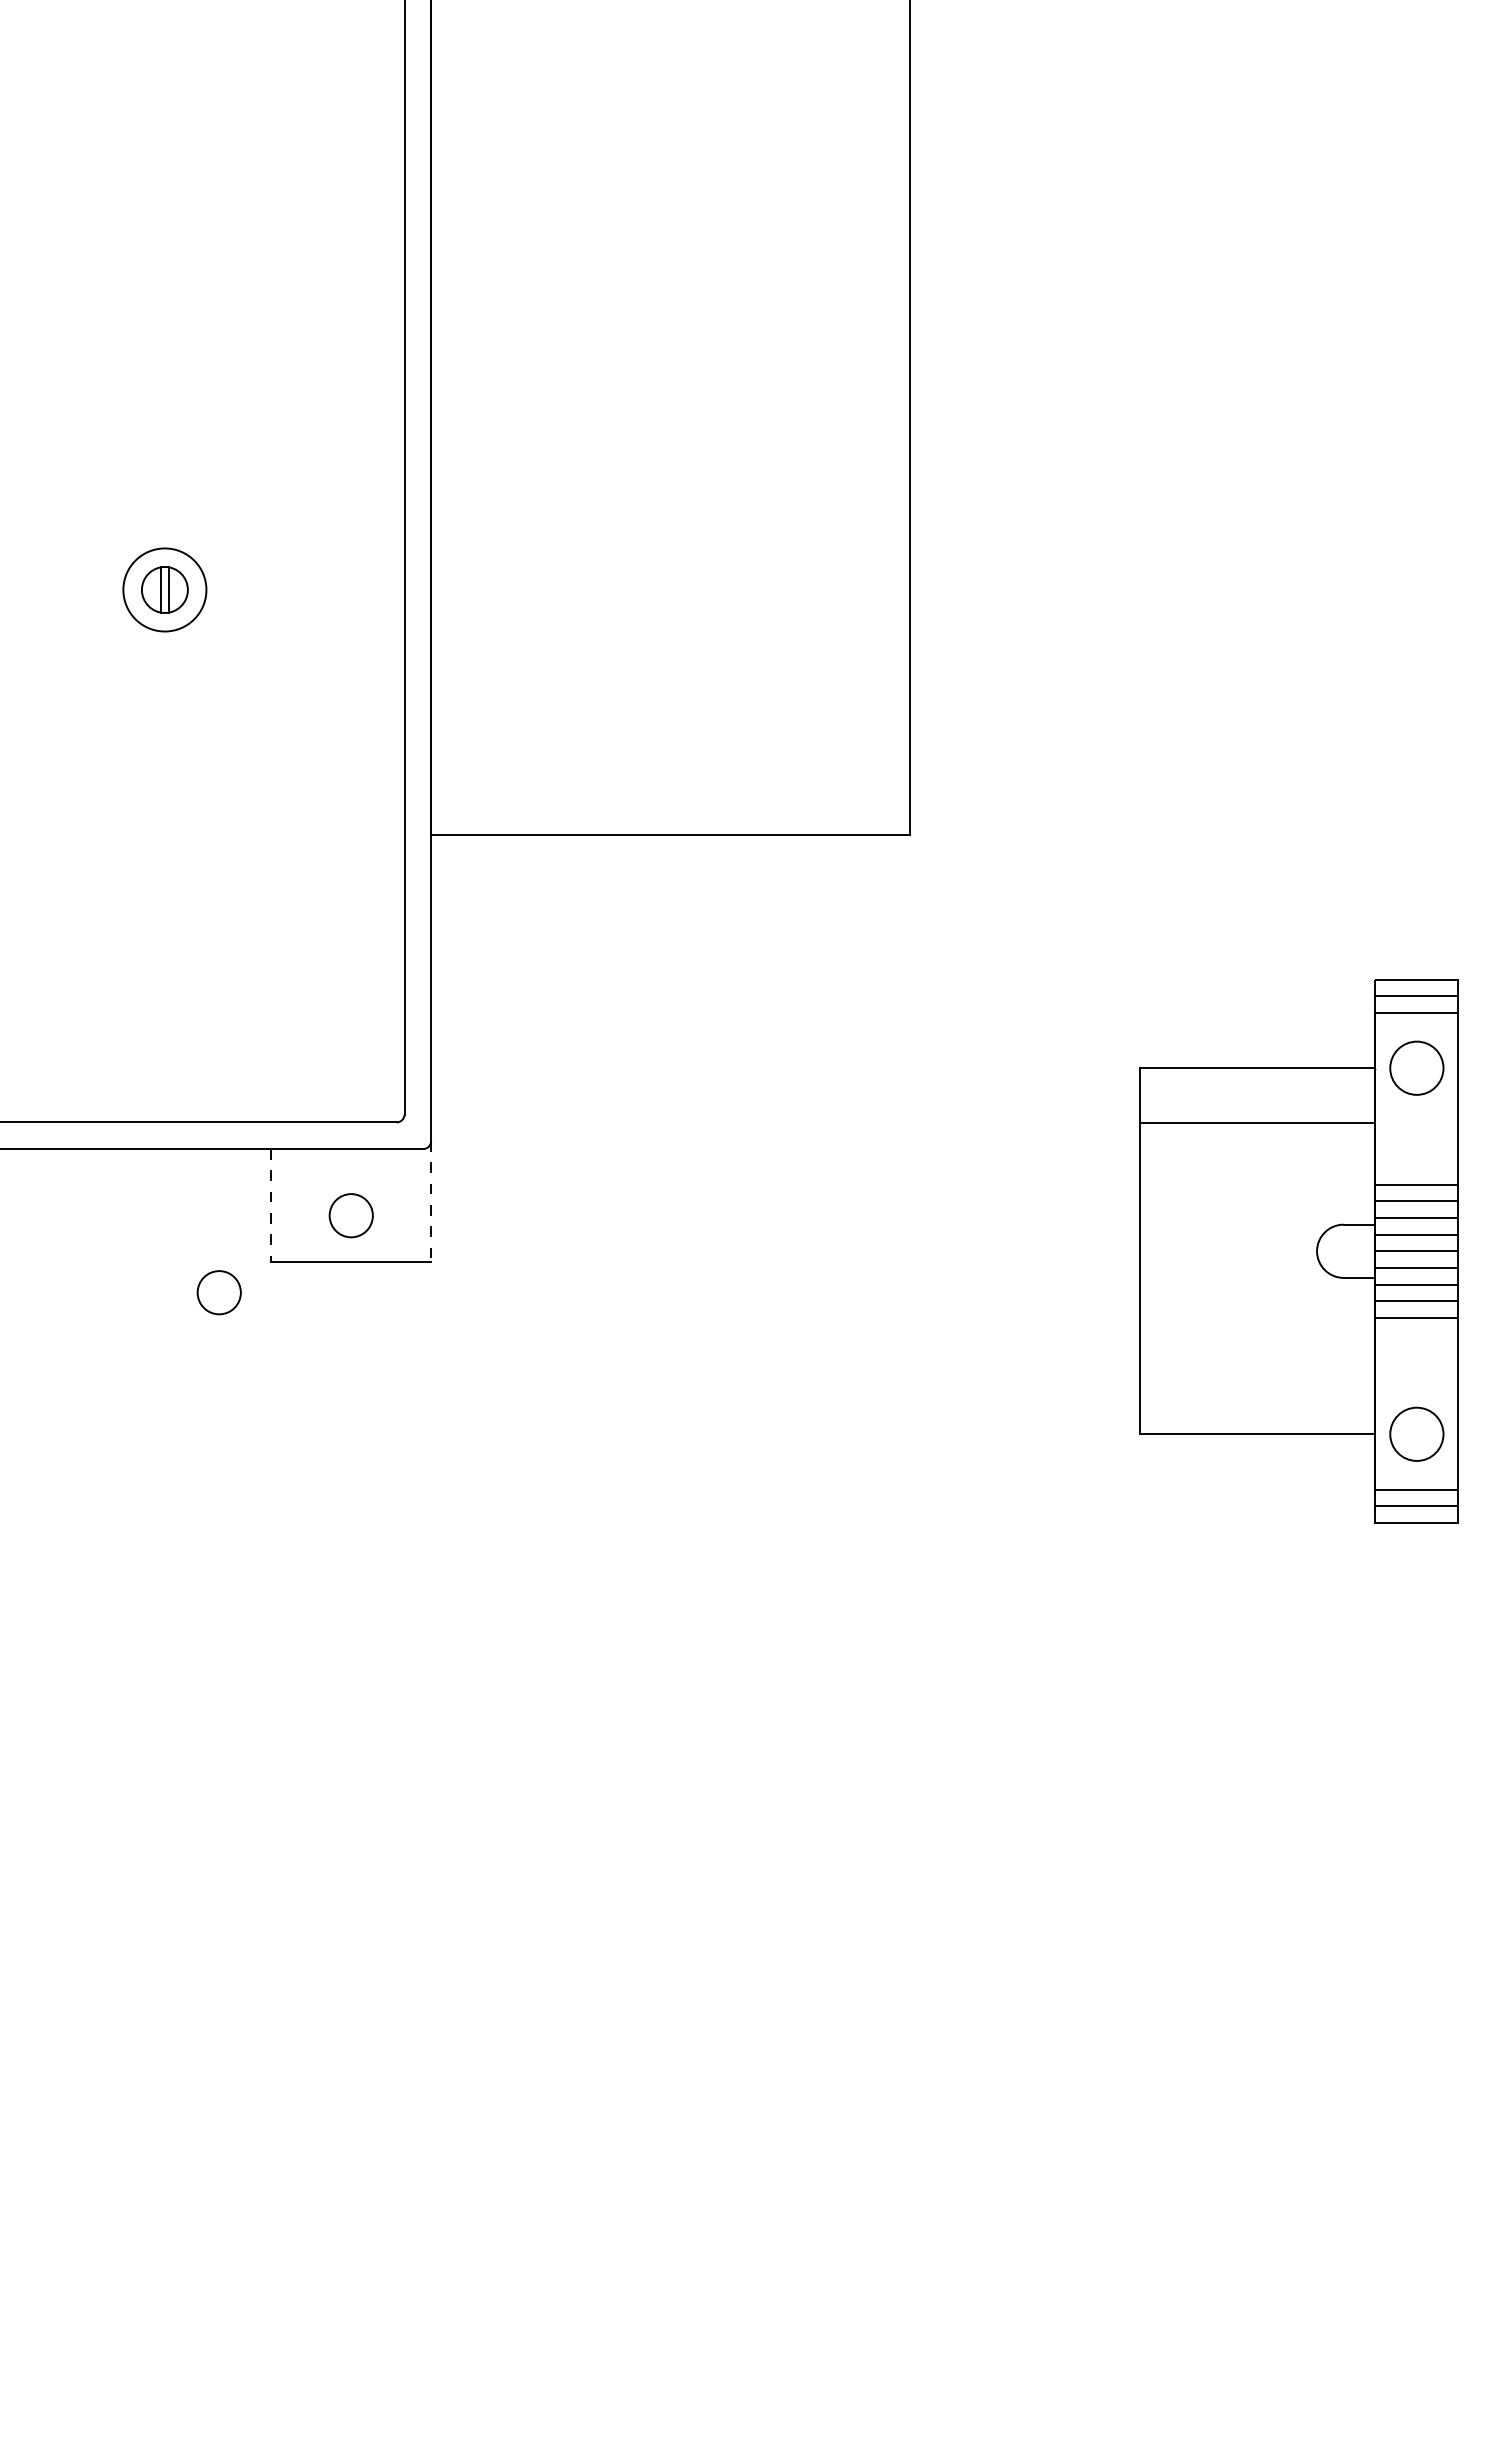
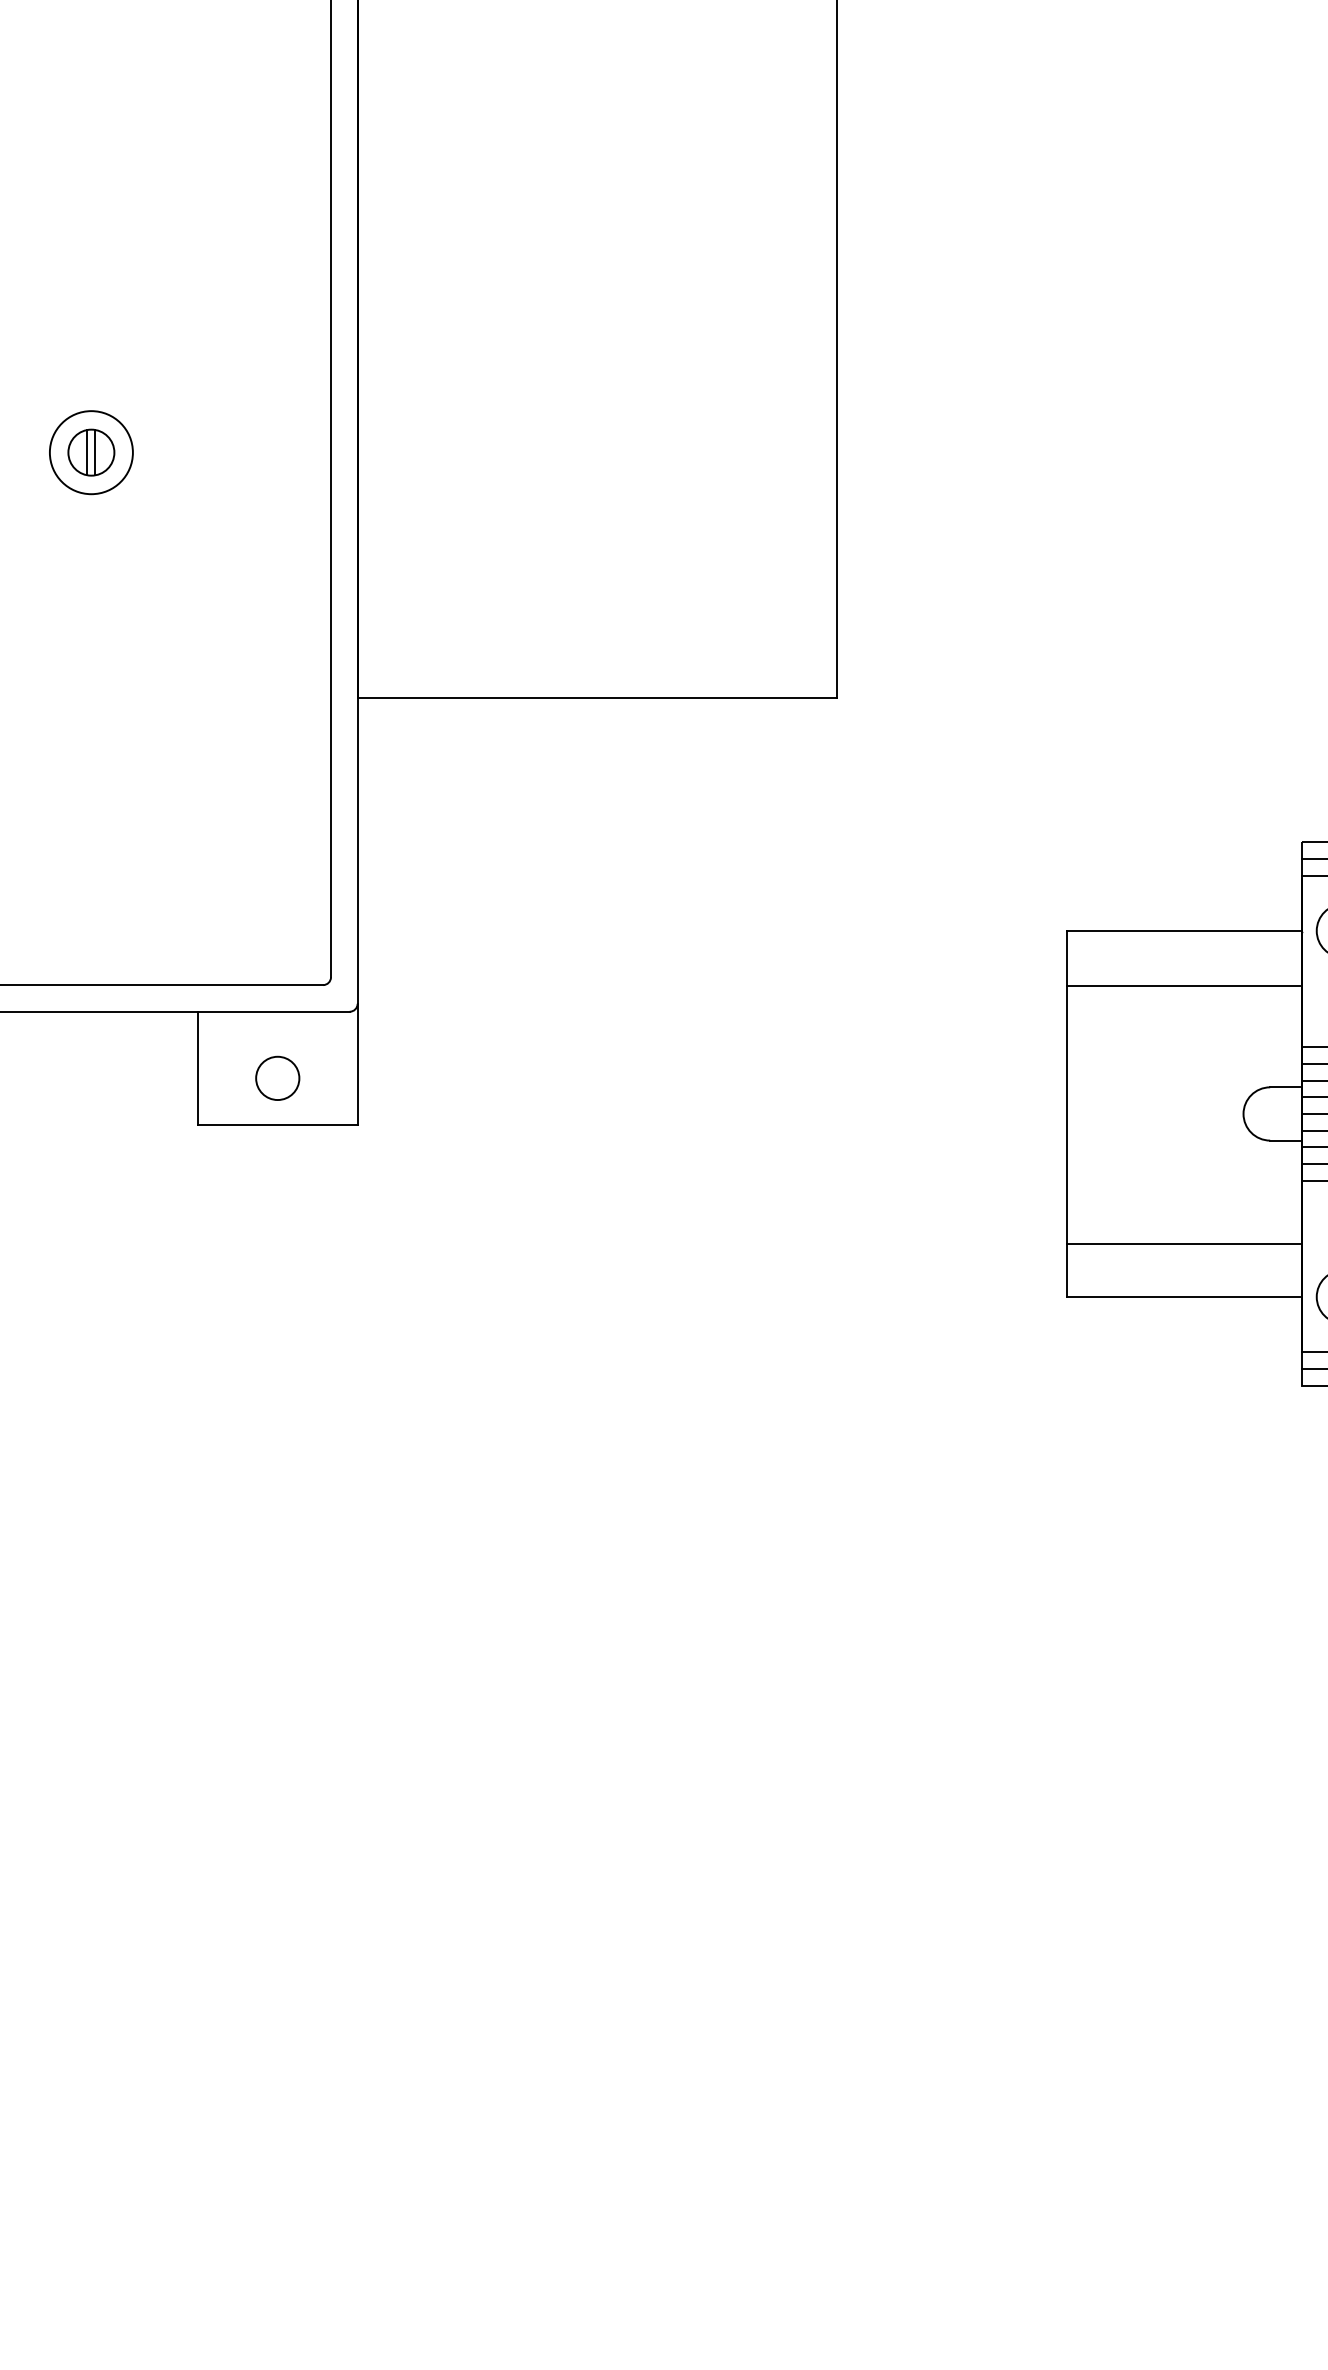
line: (431, 1202) -> (357, 1065), dashed -> solid
line: (271, 1206) -> (197, 1069), dashed -> solid
circle: (218, 1292) -> (144, 1155), removed
line: (1256, 1381) -> (1182, 1244), added

